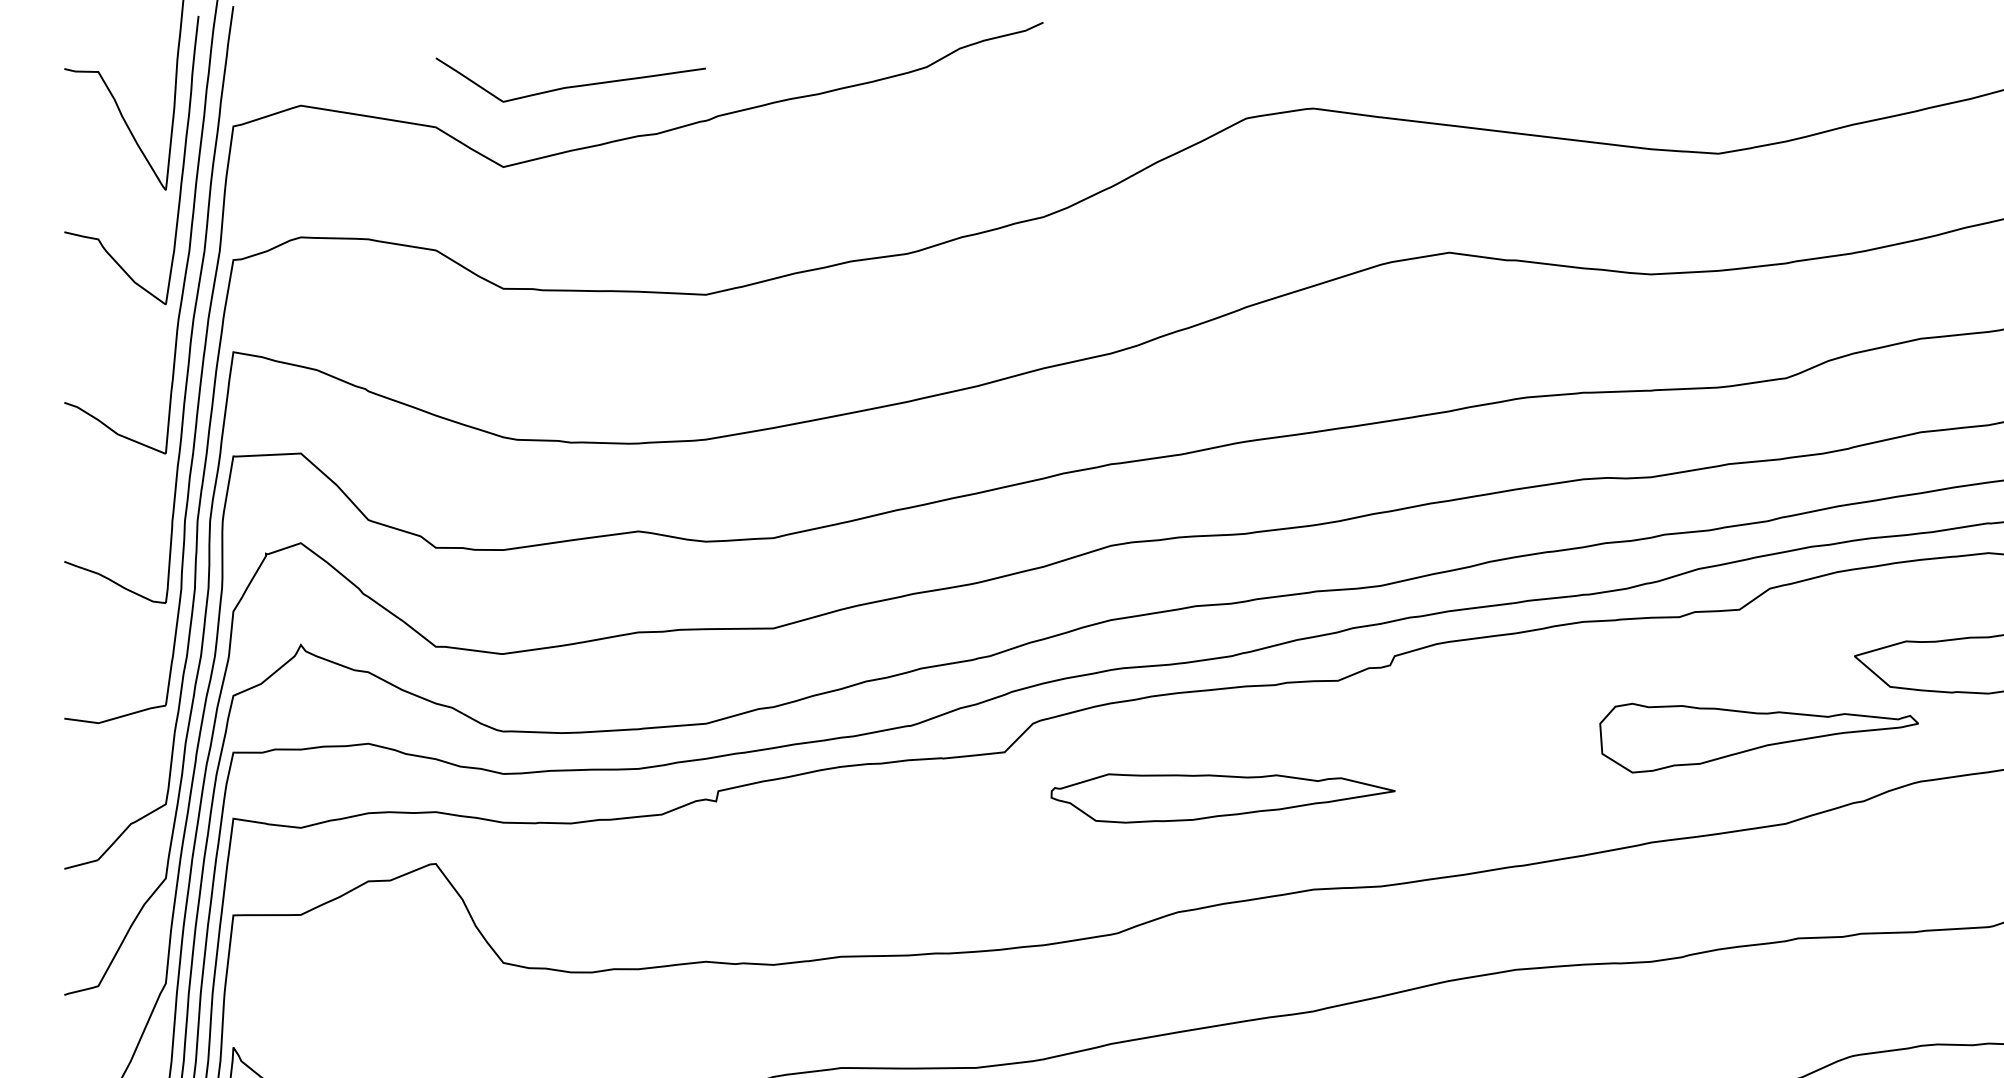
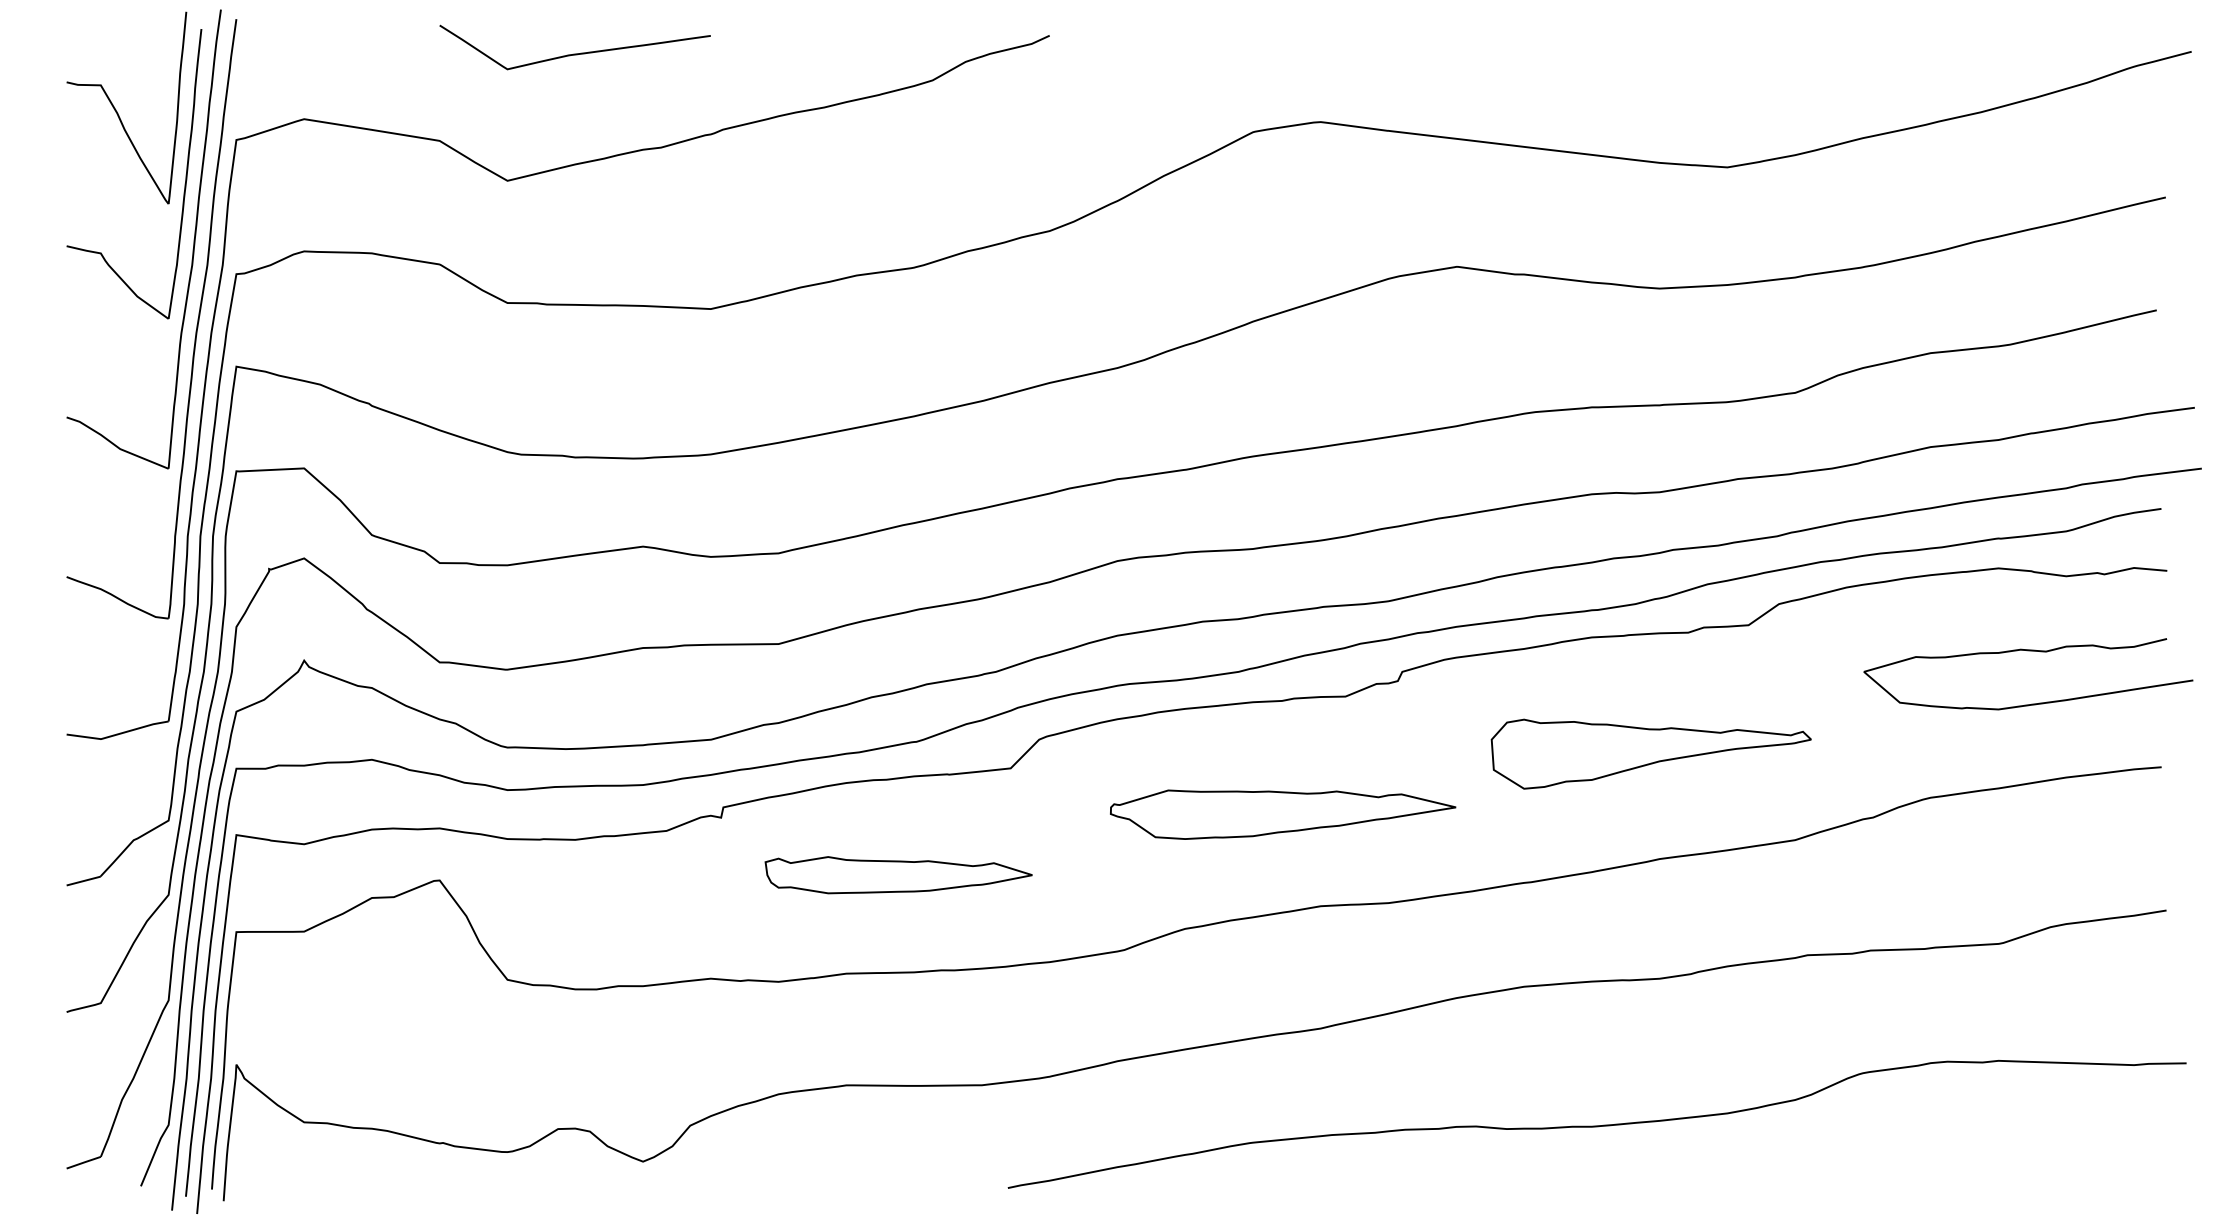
curve: (570, 86) -> (574, 53), moved
part: (1758, 737) -> (1650, 753), moved
part: (1223, 798) -> (1283, 814), moved
part: (892, 858) -> (898, 875), added

